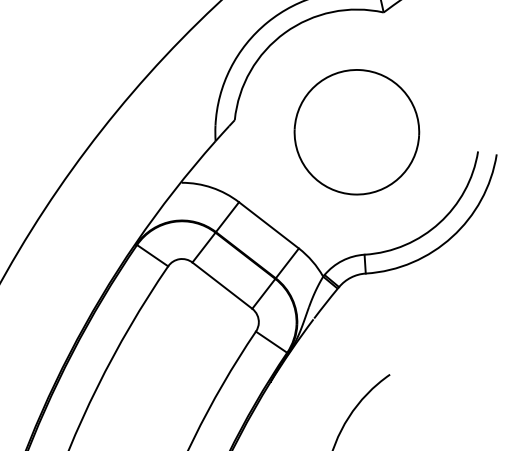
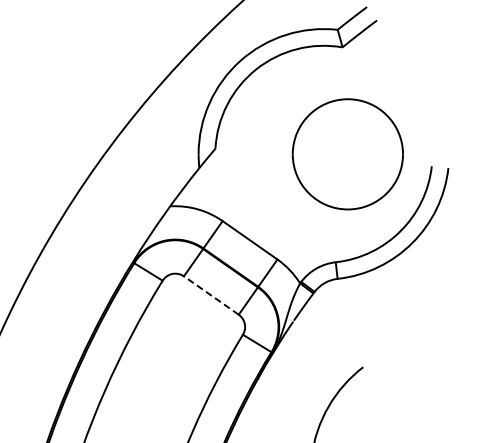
part: (356, 132) -> (347, 154), moved
line: (221, 285) -> (210, 295), solid -> dashed

